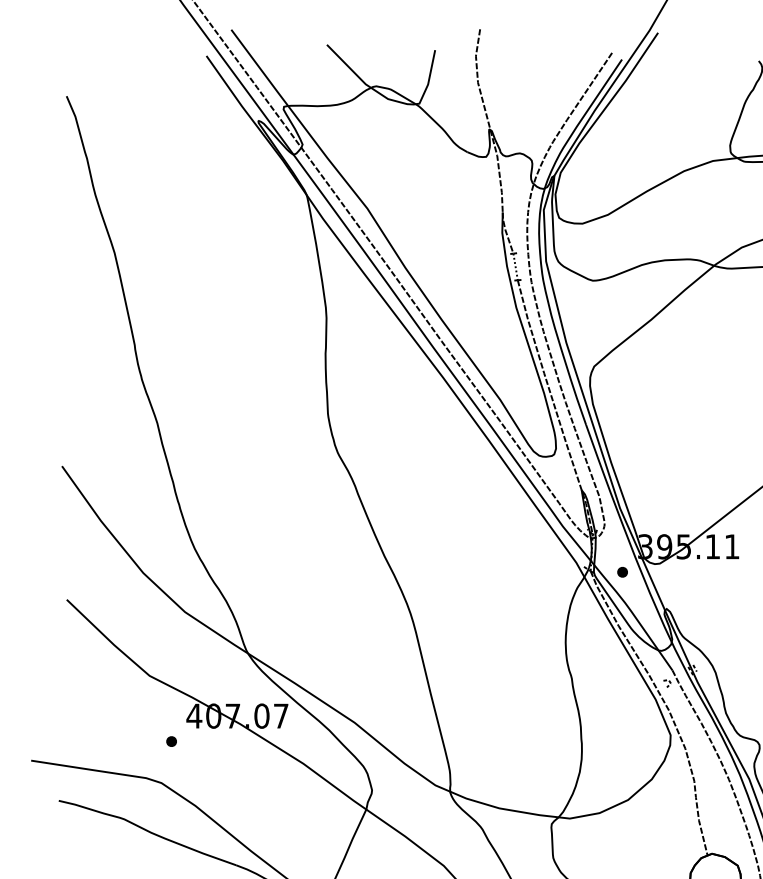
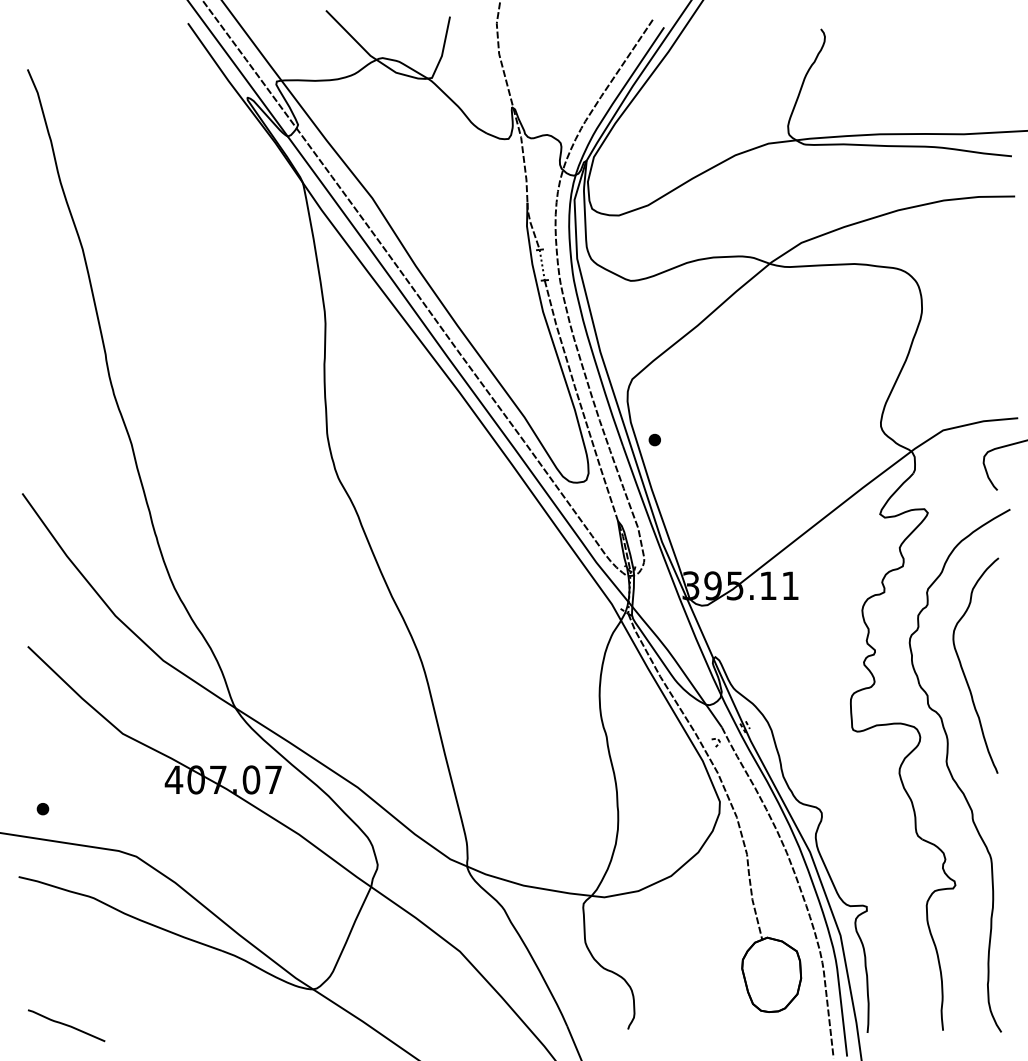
part: (622, 571) -> (654, 439), moved
part: (171, 741) -> (42, 809), moved

